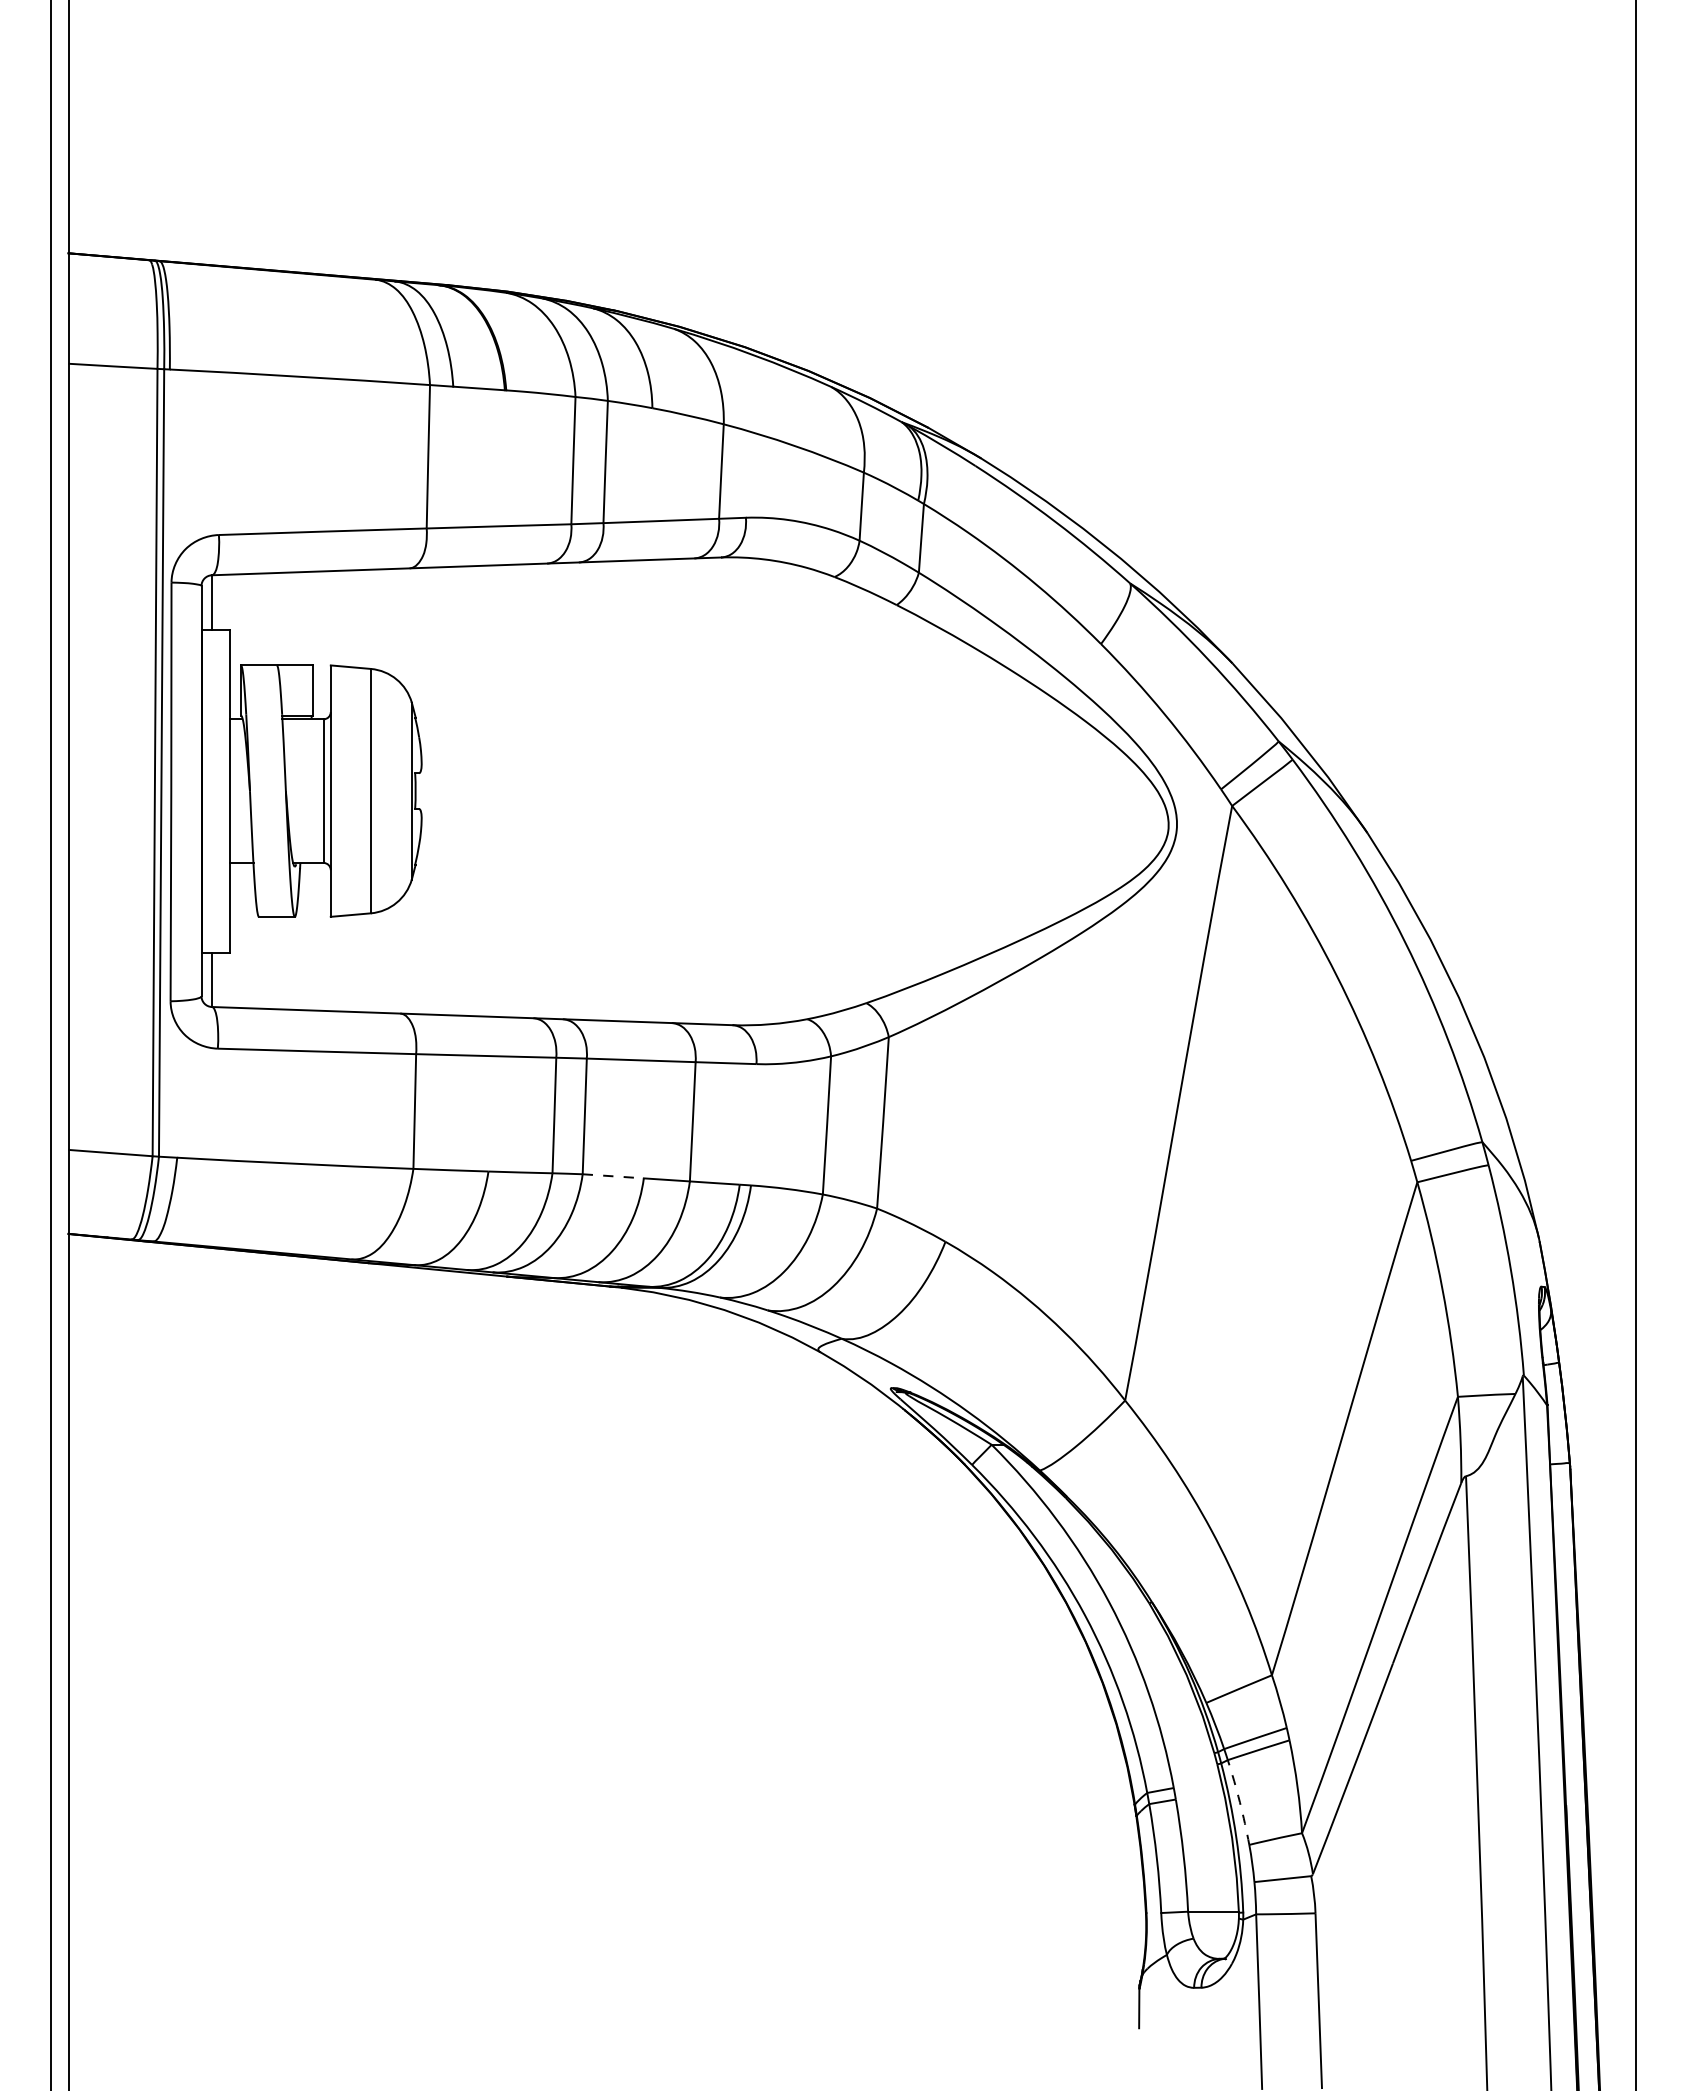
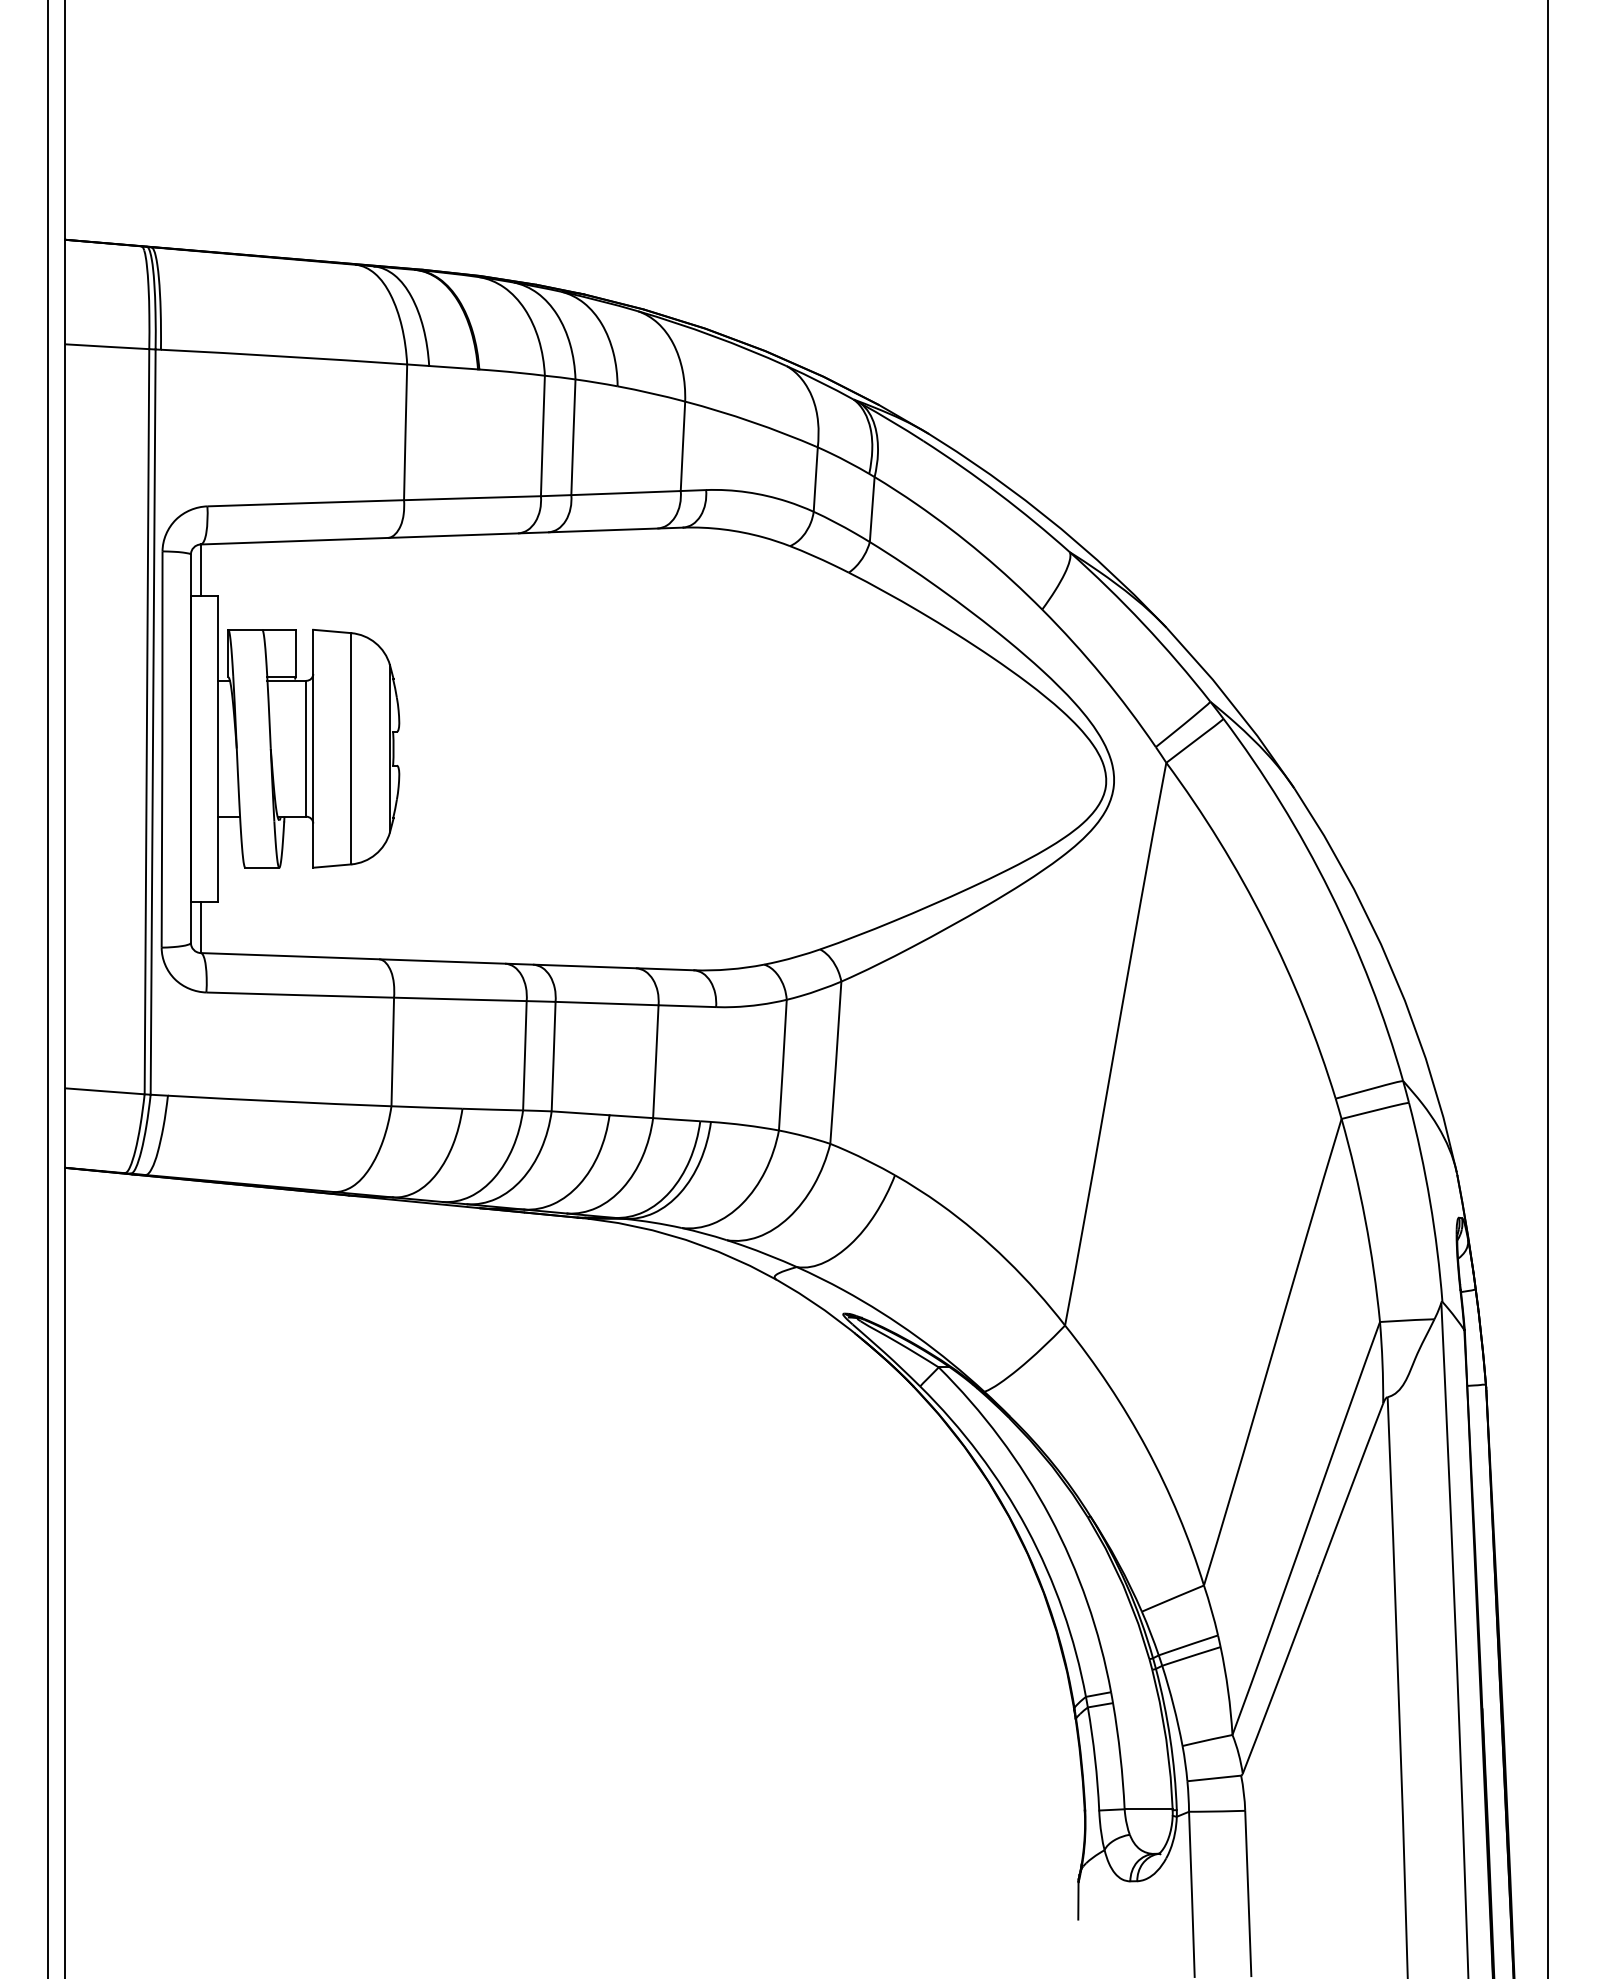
line: (613, 1176) -> (580, 1113), dashed -> solid
arc: (1239, 1802) -> (1173, 1705), dashed -> solid

